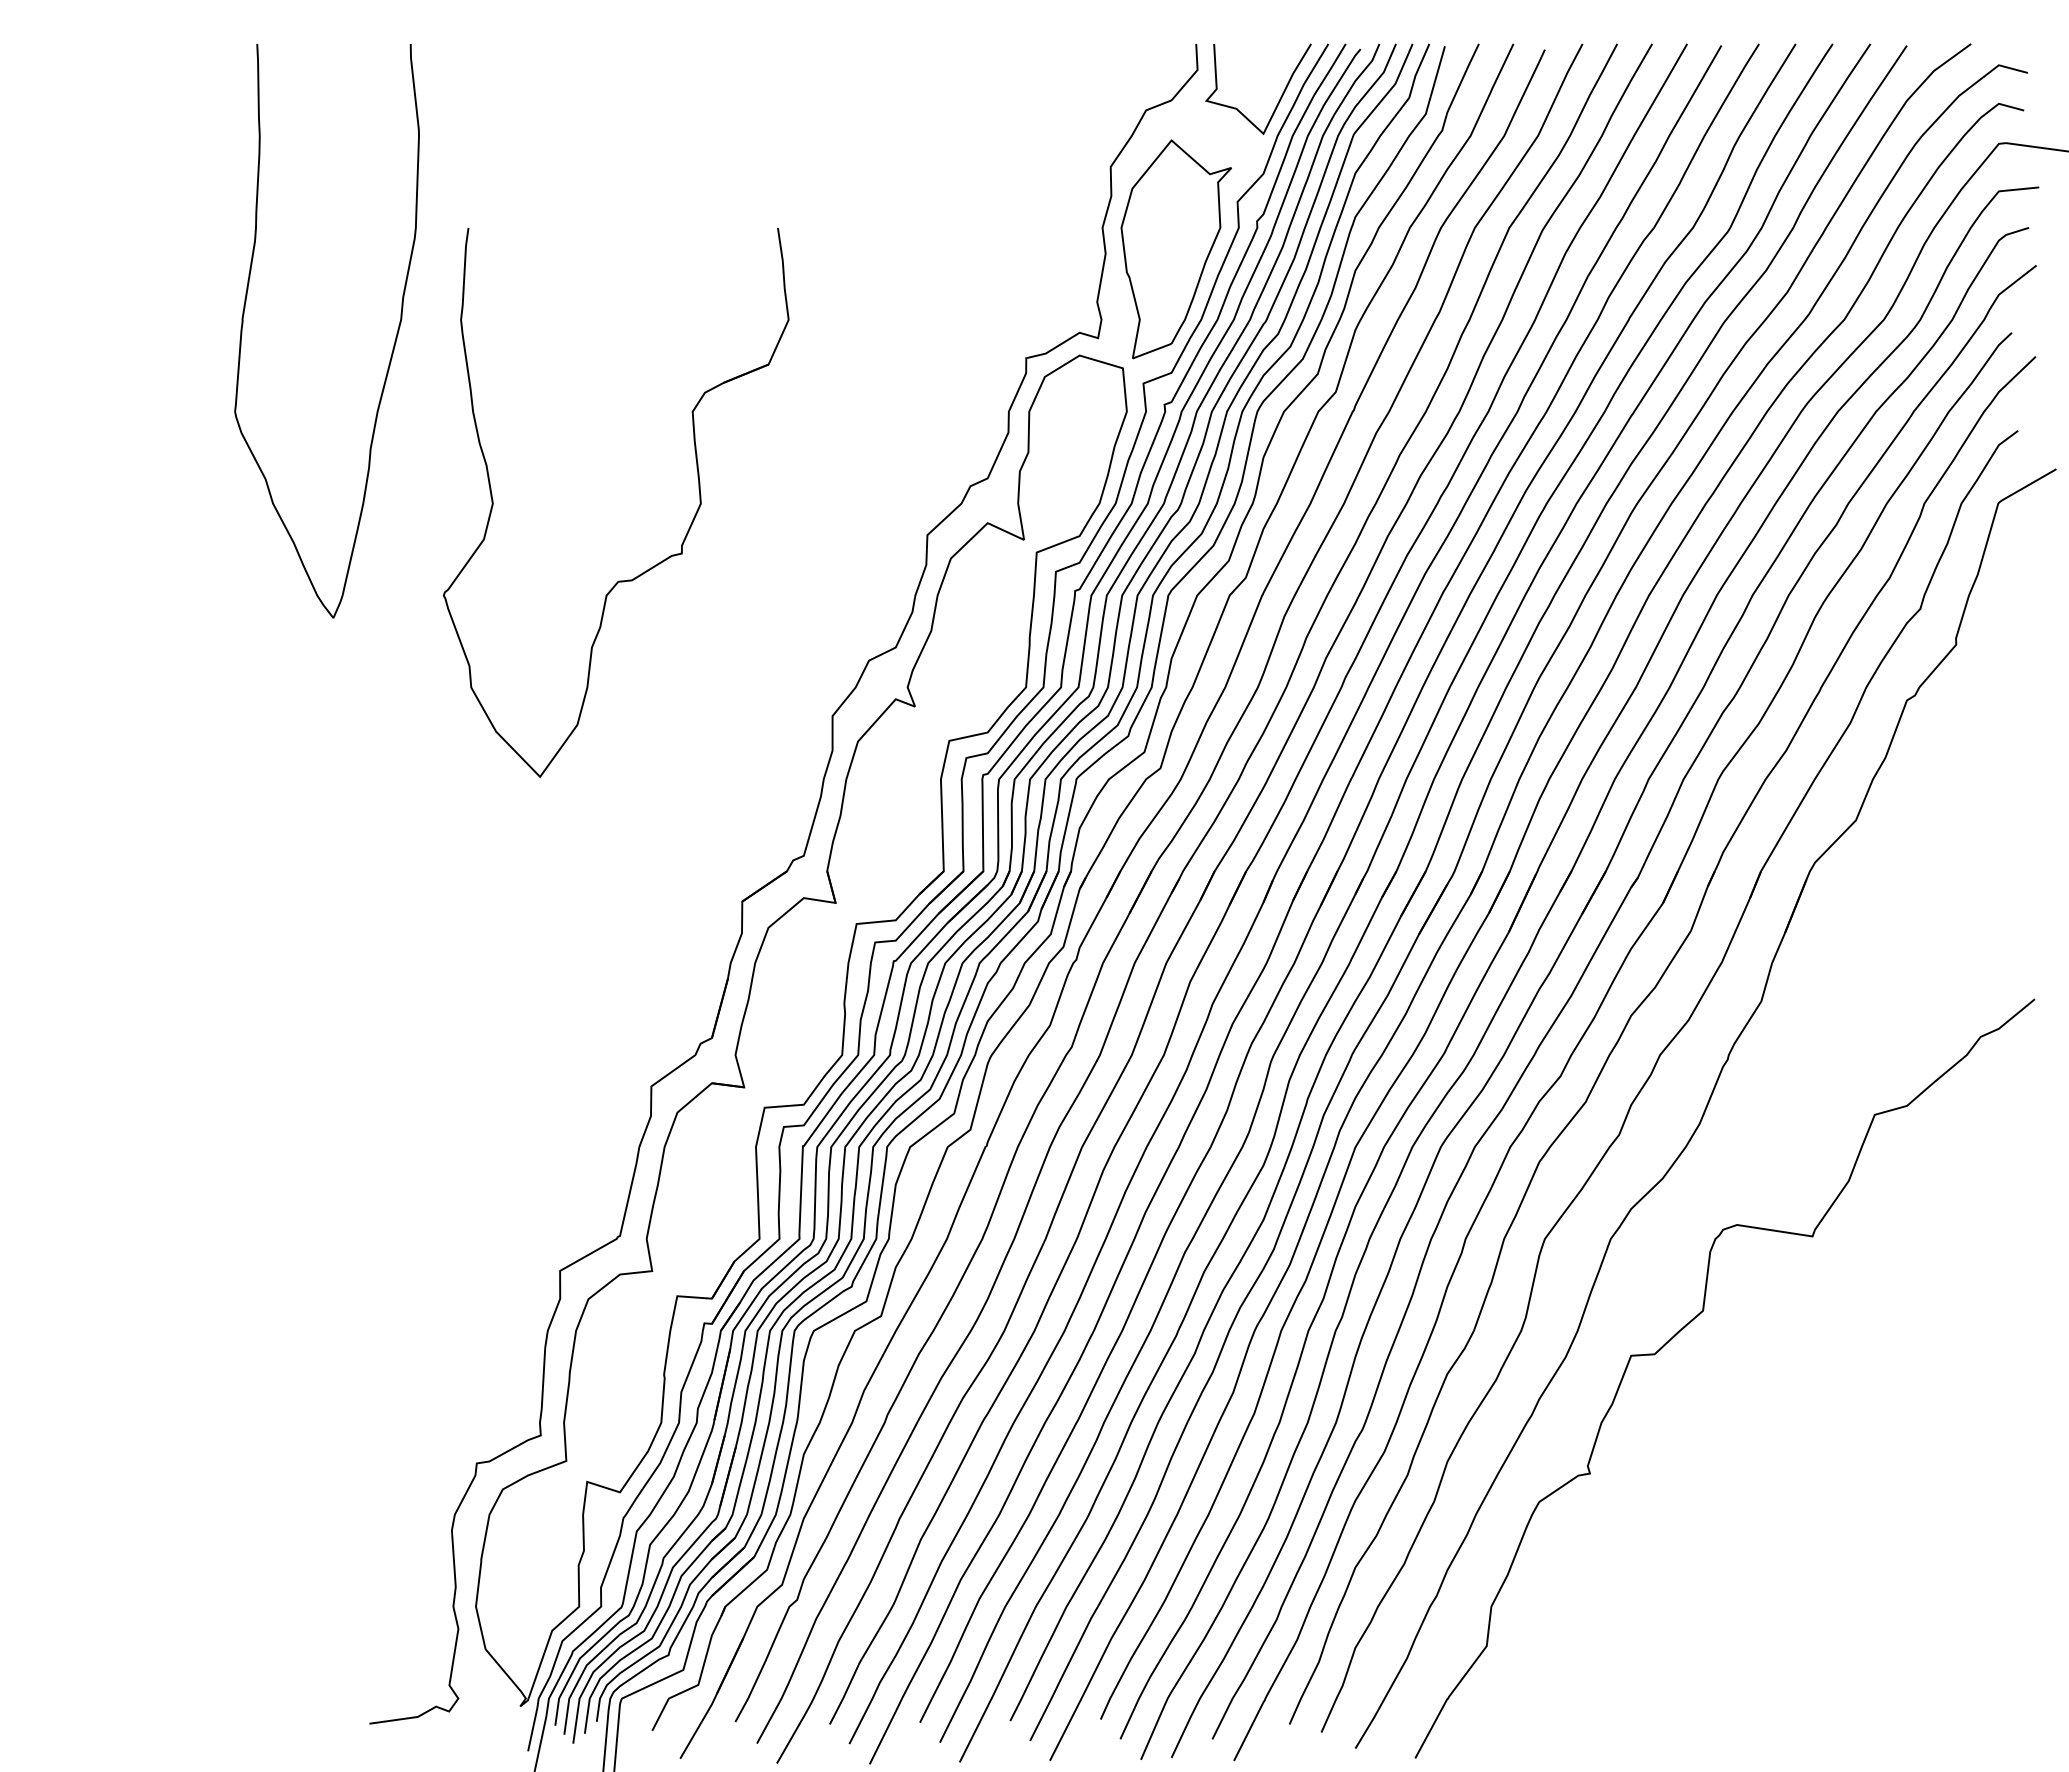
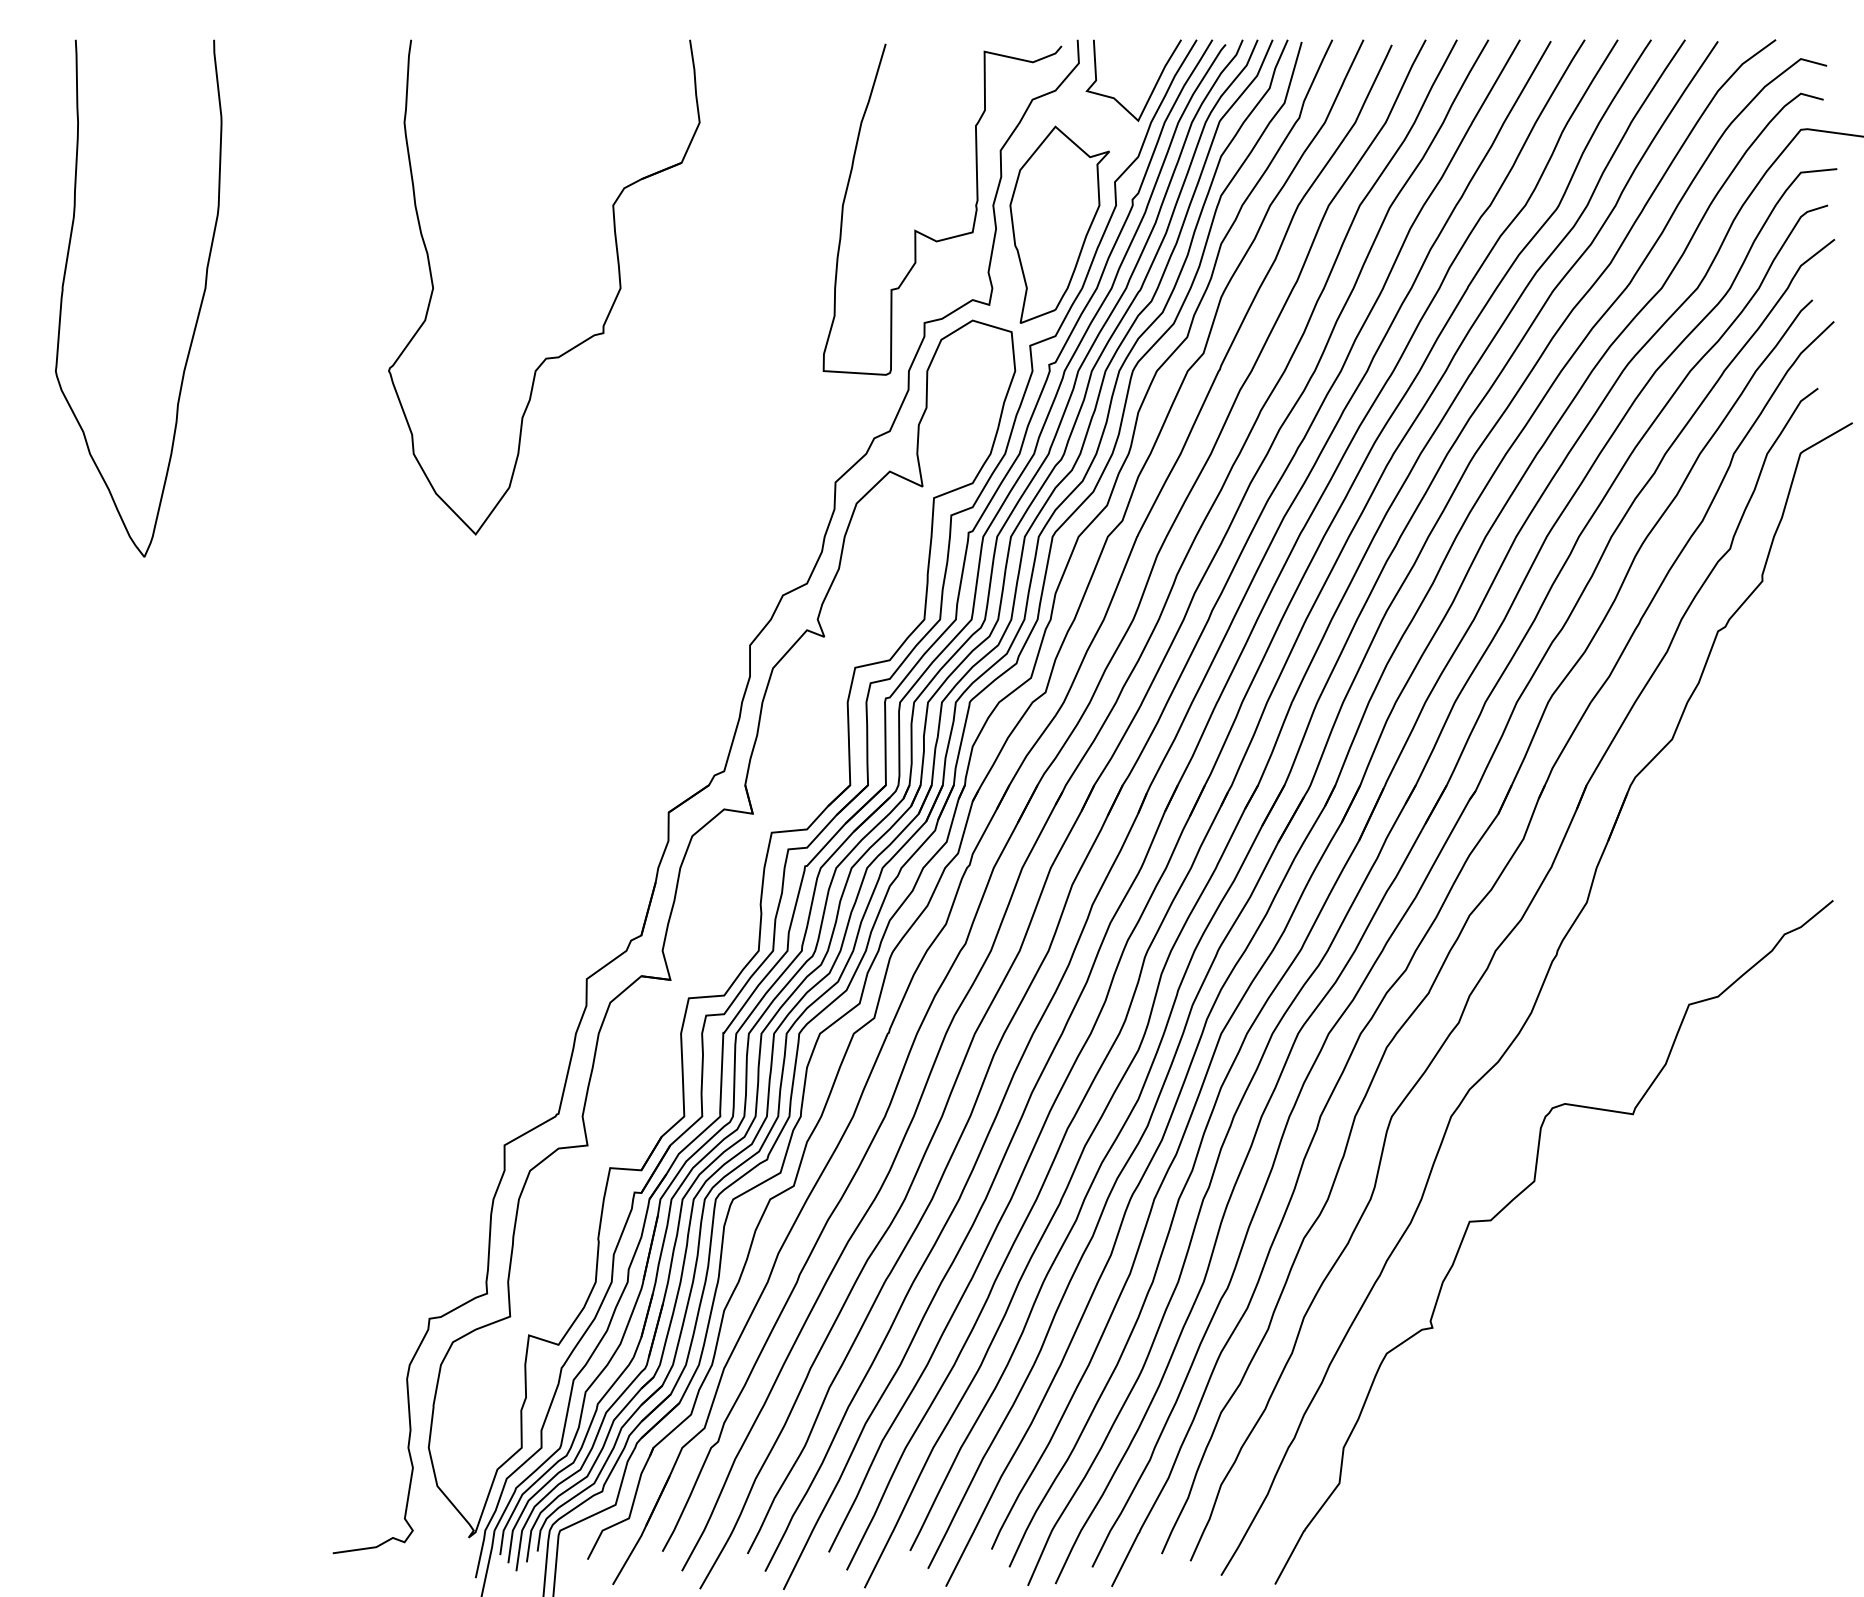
curve: (1051, 263) -> (947, 237), added
curve: (392, 348) -> (197, 314), moved
part: (655, 564) -> (579, 343), moved

